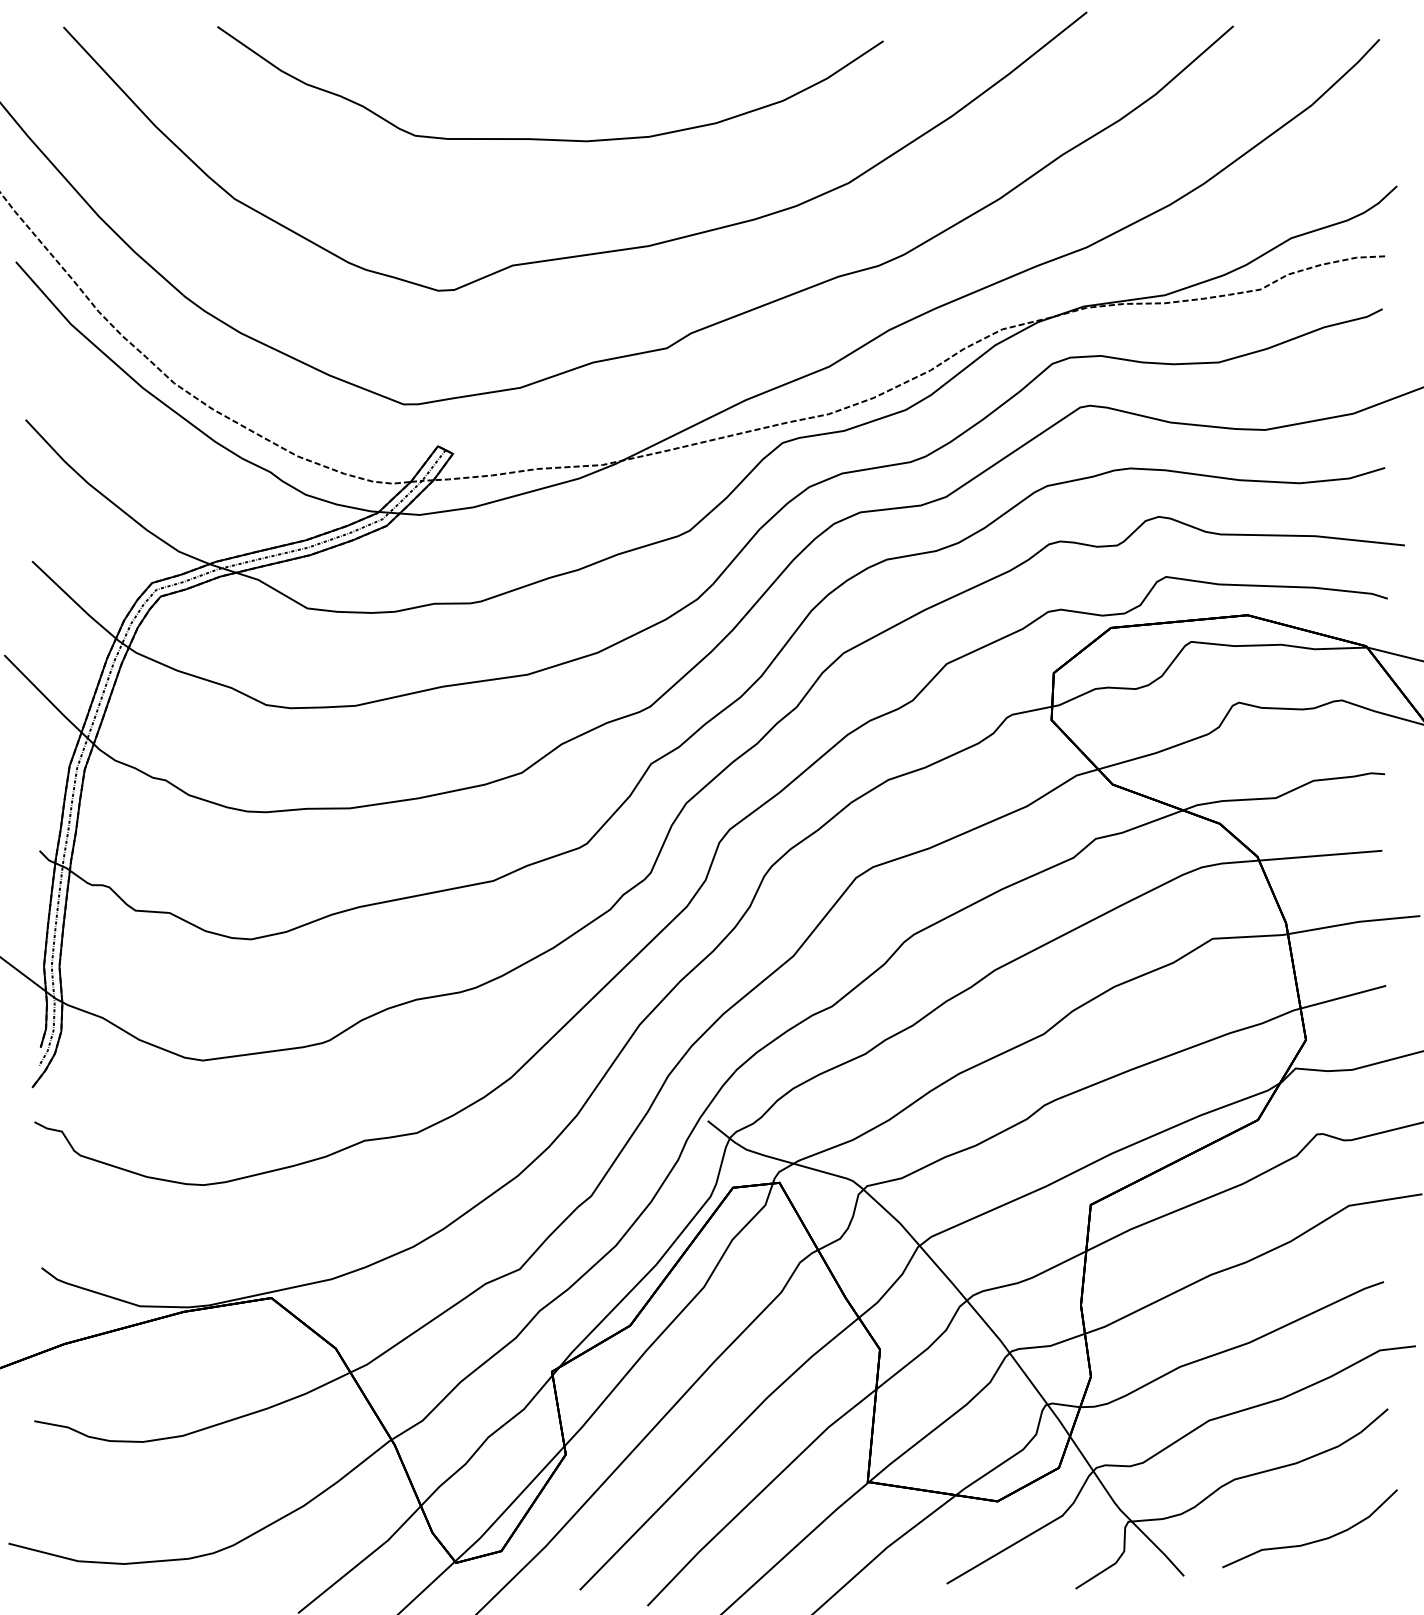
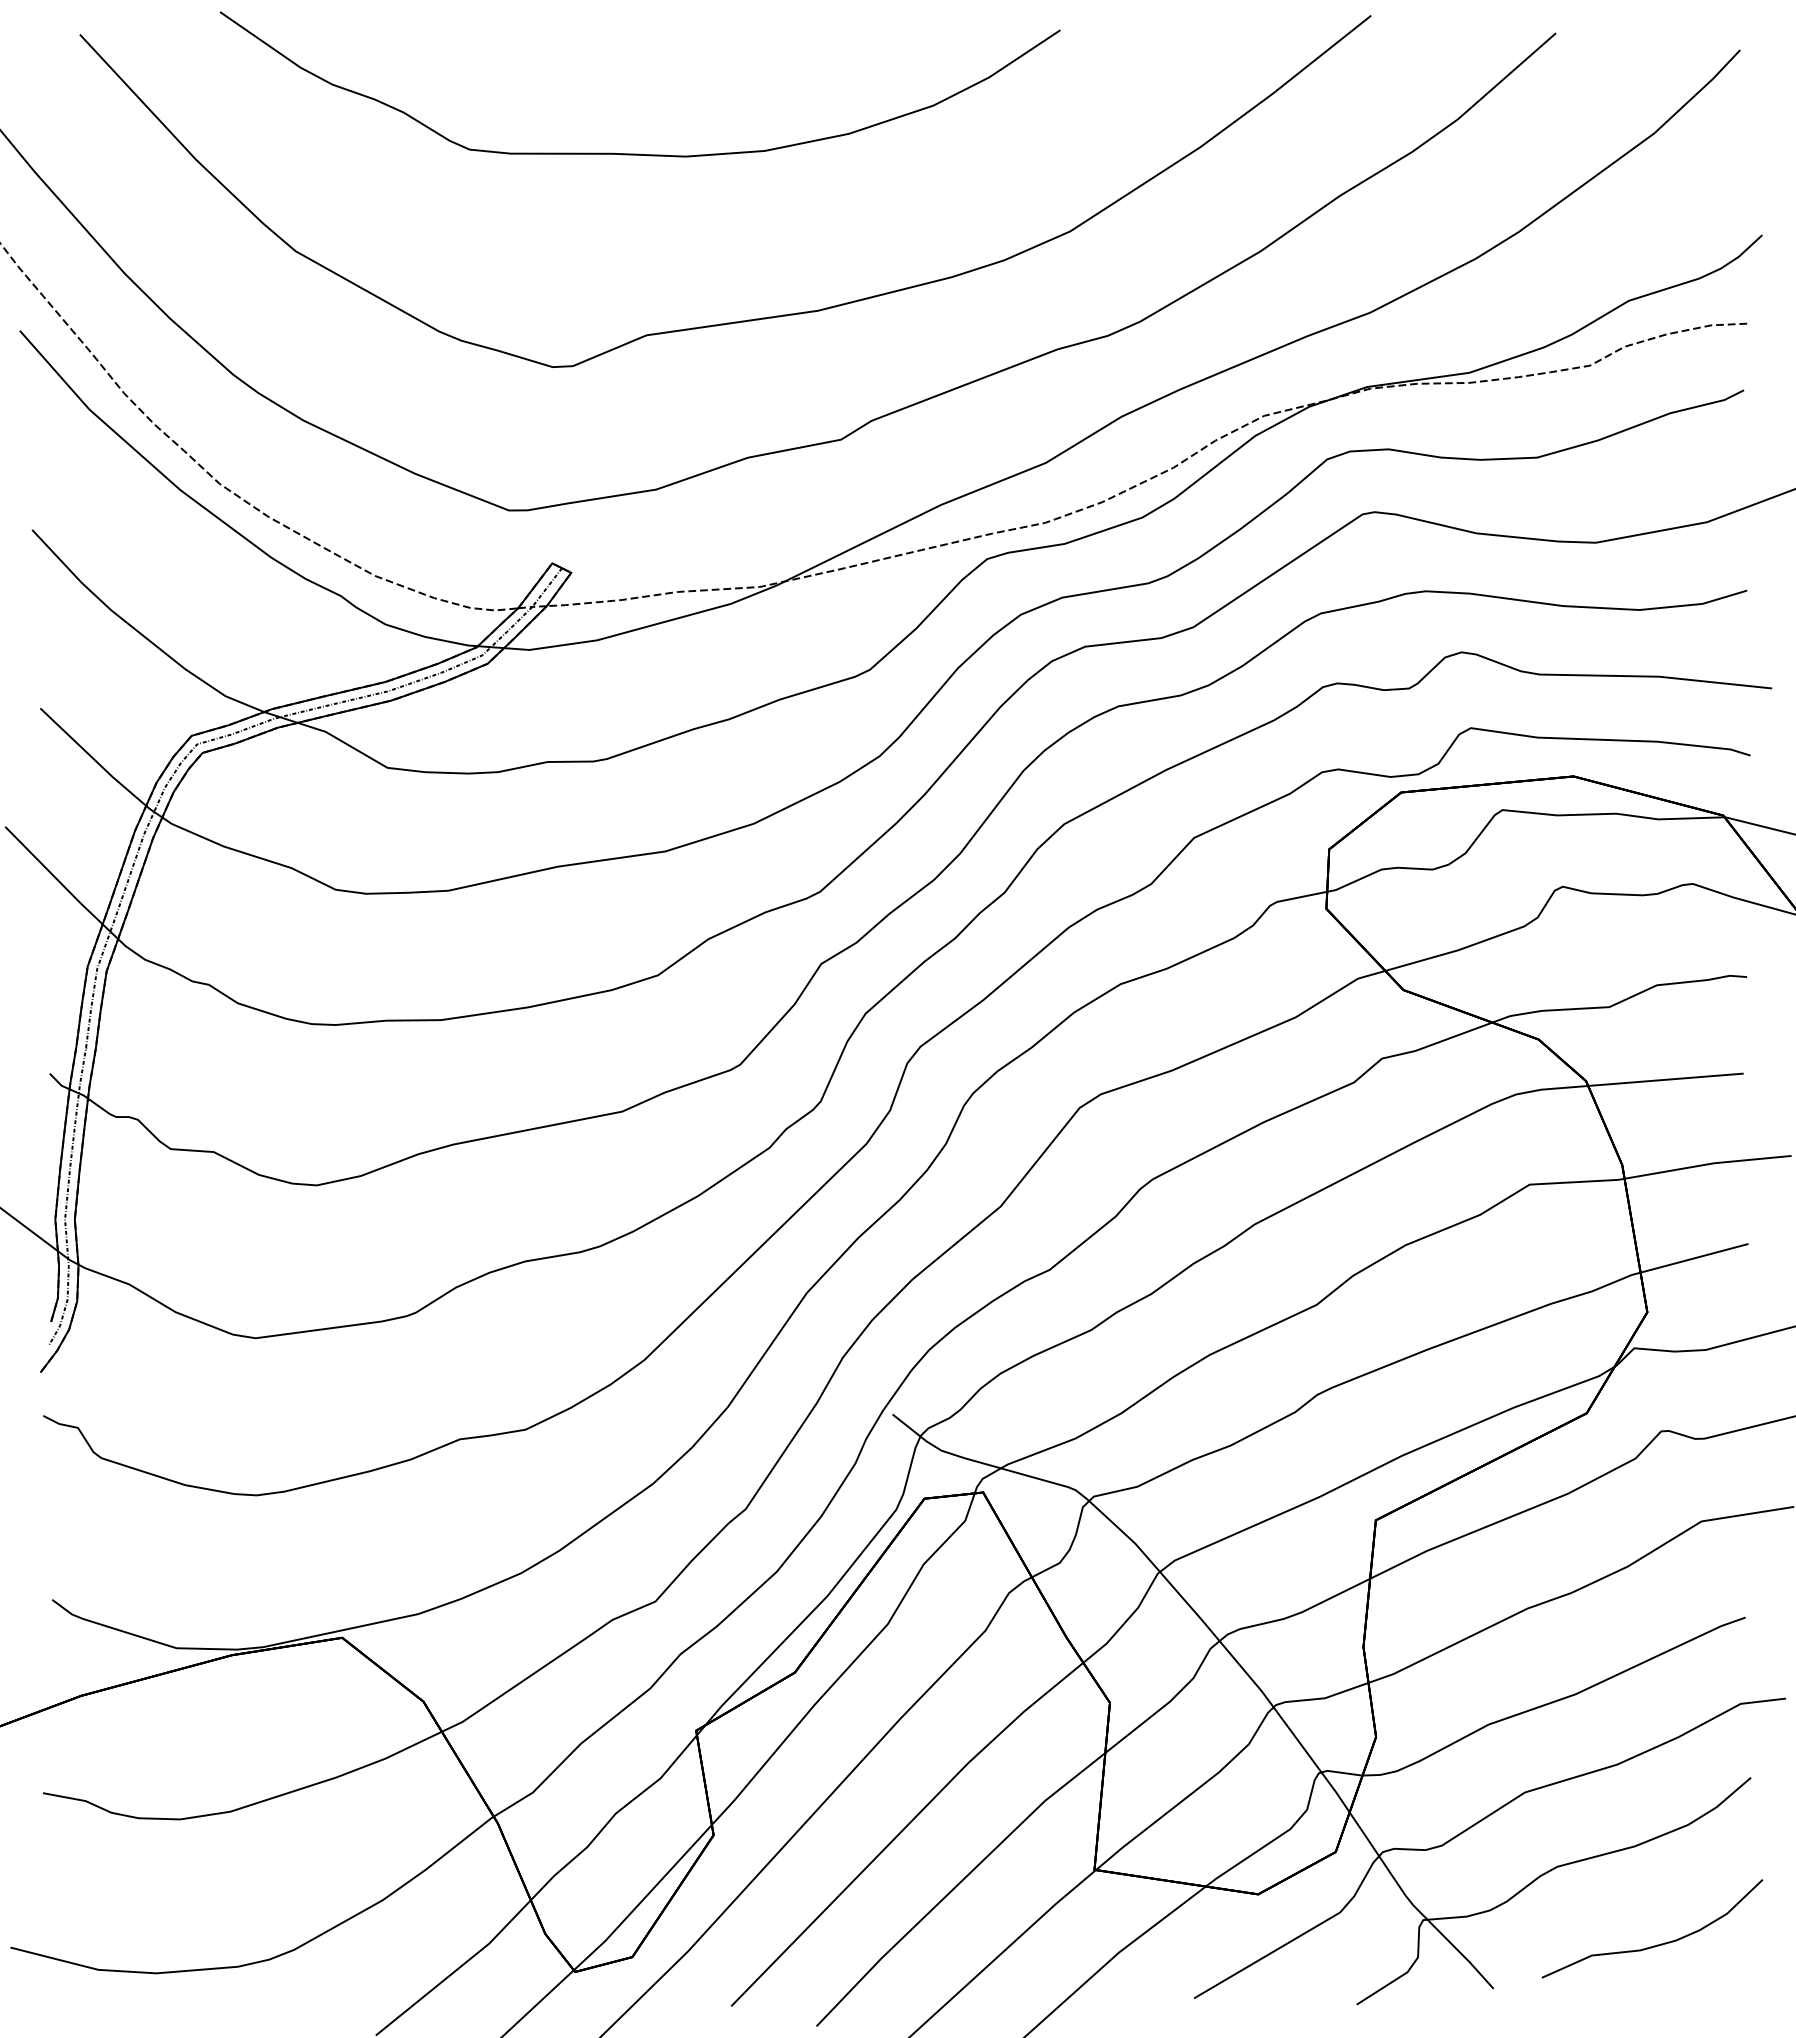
curve: (549, 138) -> (639, 153), moved

